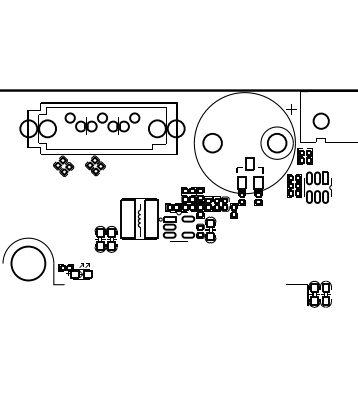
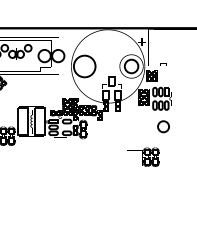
circle: (320, 120) -> (163, 126), moved
circle: (212, 142) -> (84, 66), size x1.6
part: (308, 293) -> (142, 156), moved

